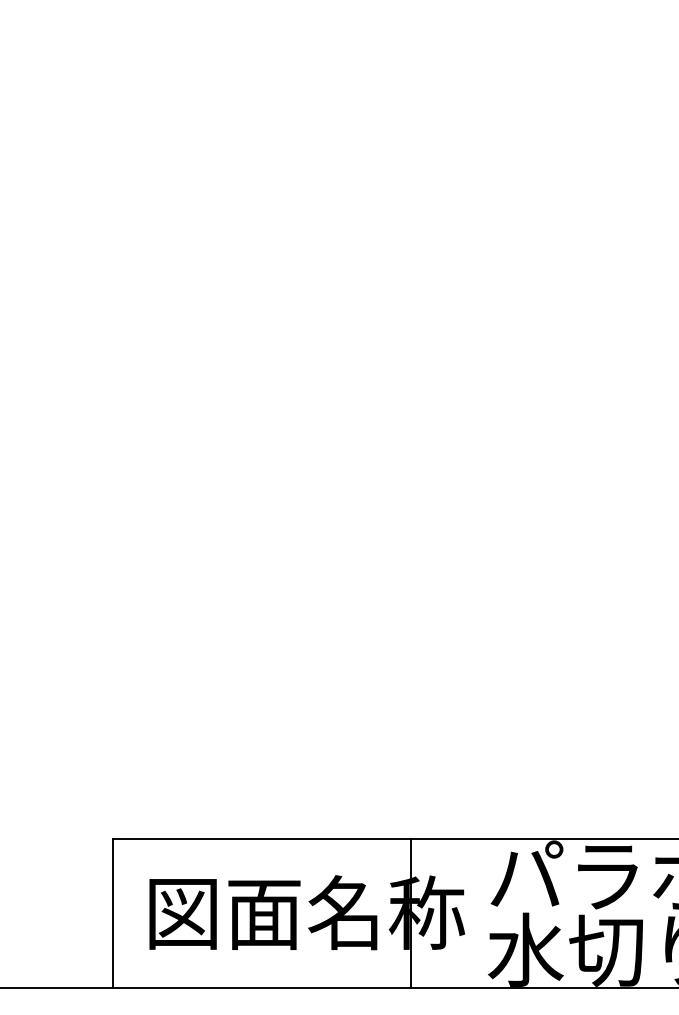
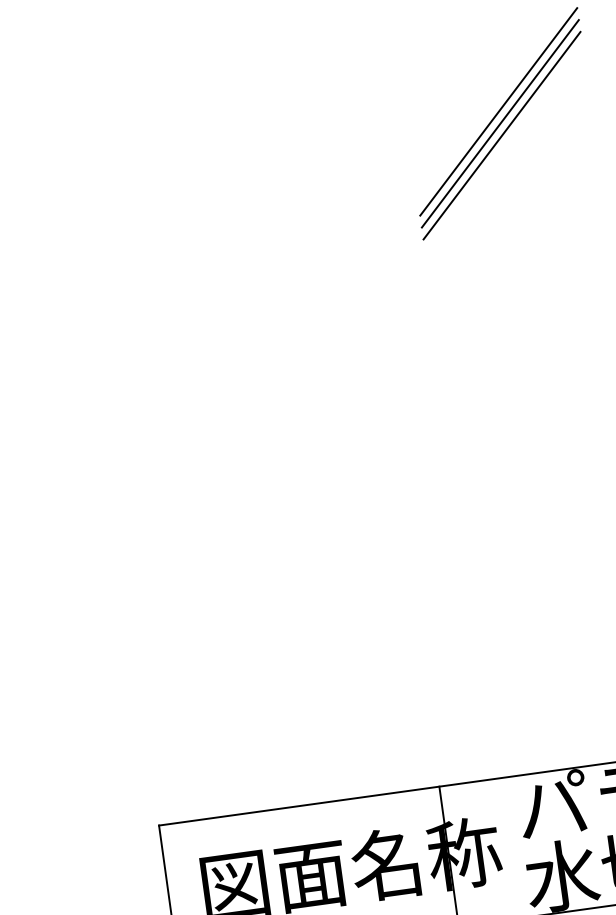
line: (570, 143) -> (498, 111), added
line: (570, 156) -> (500, 124), added
line: (570, 168) -> (502, 135), added

